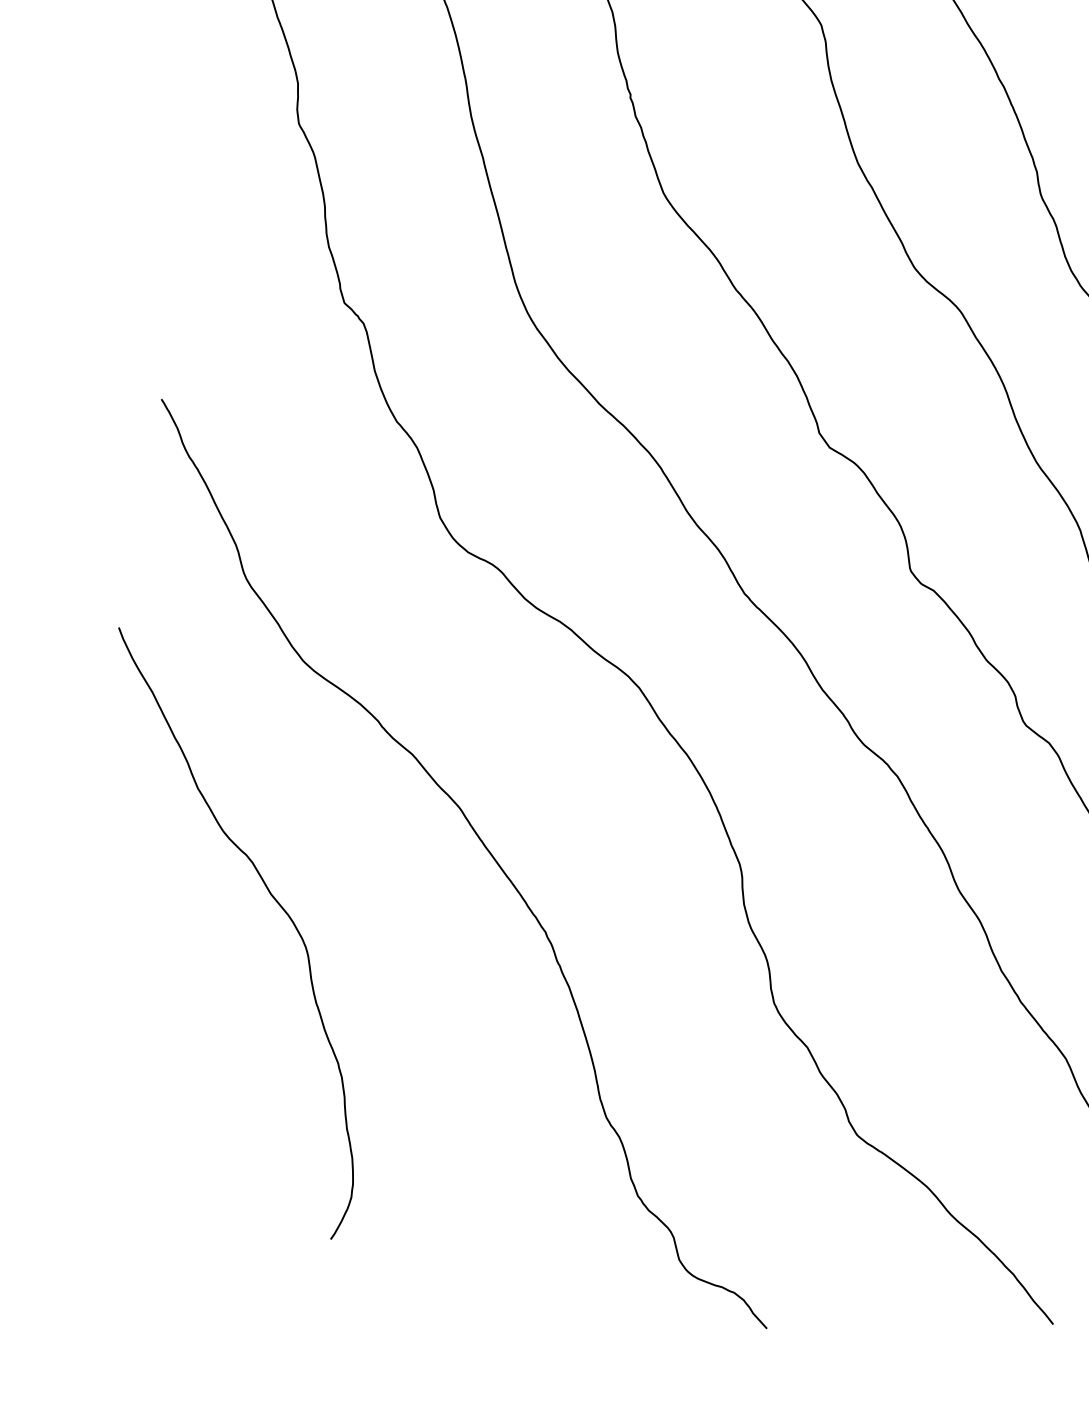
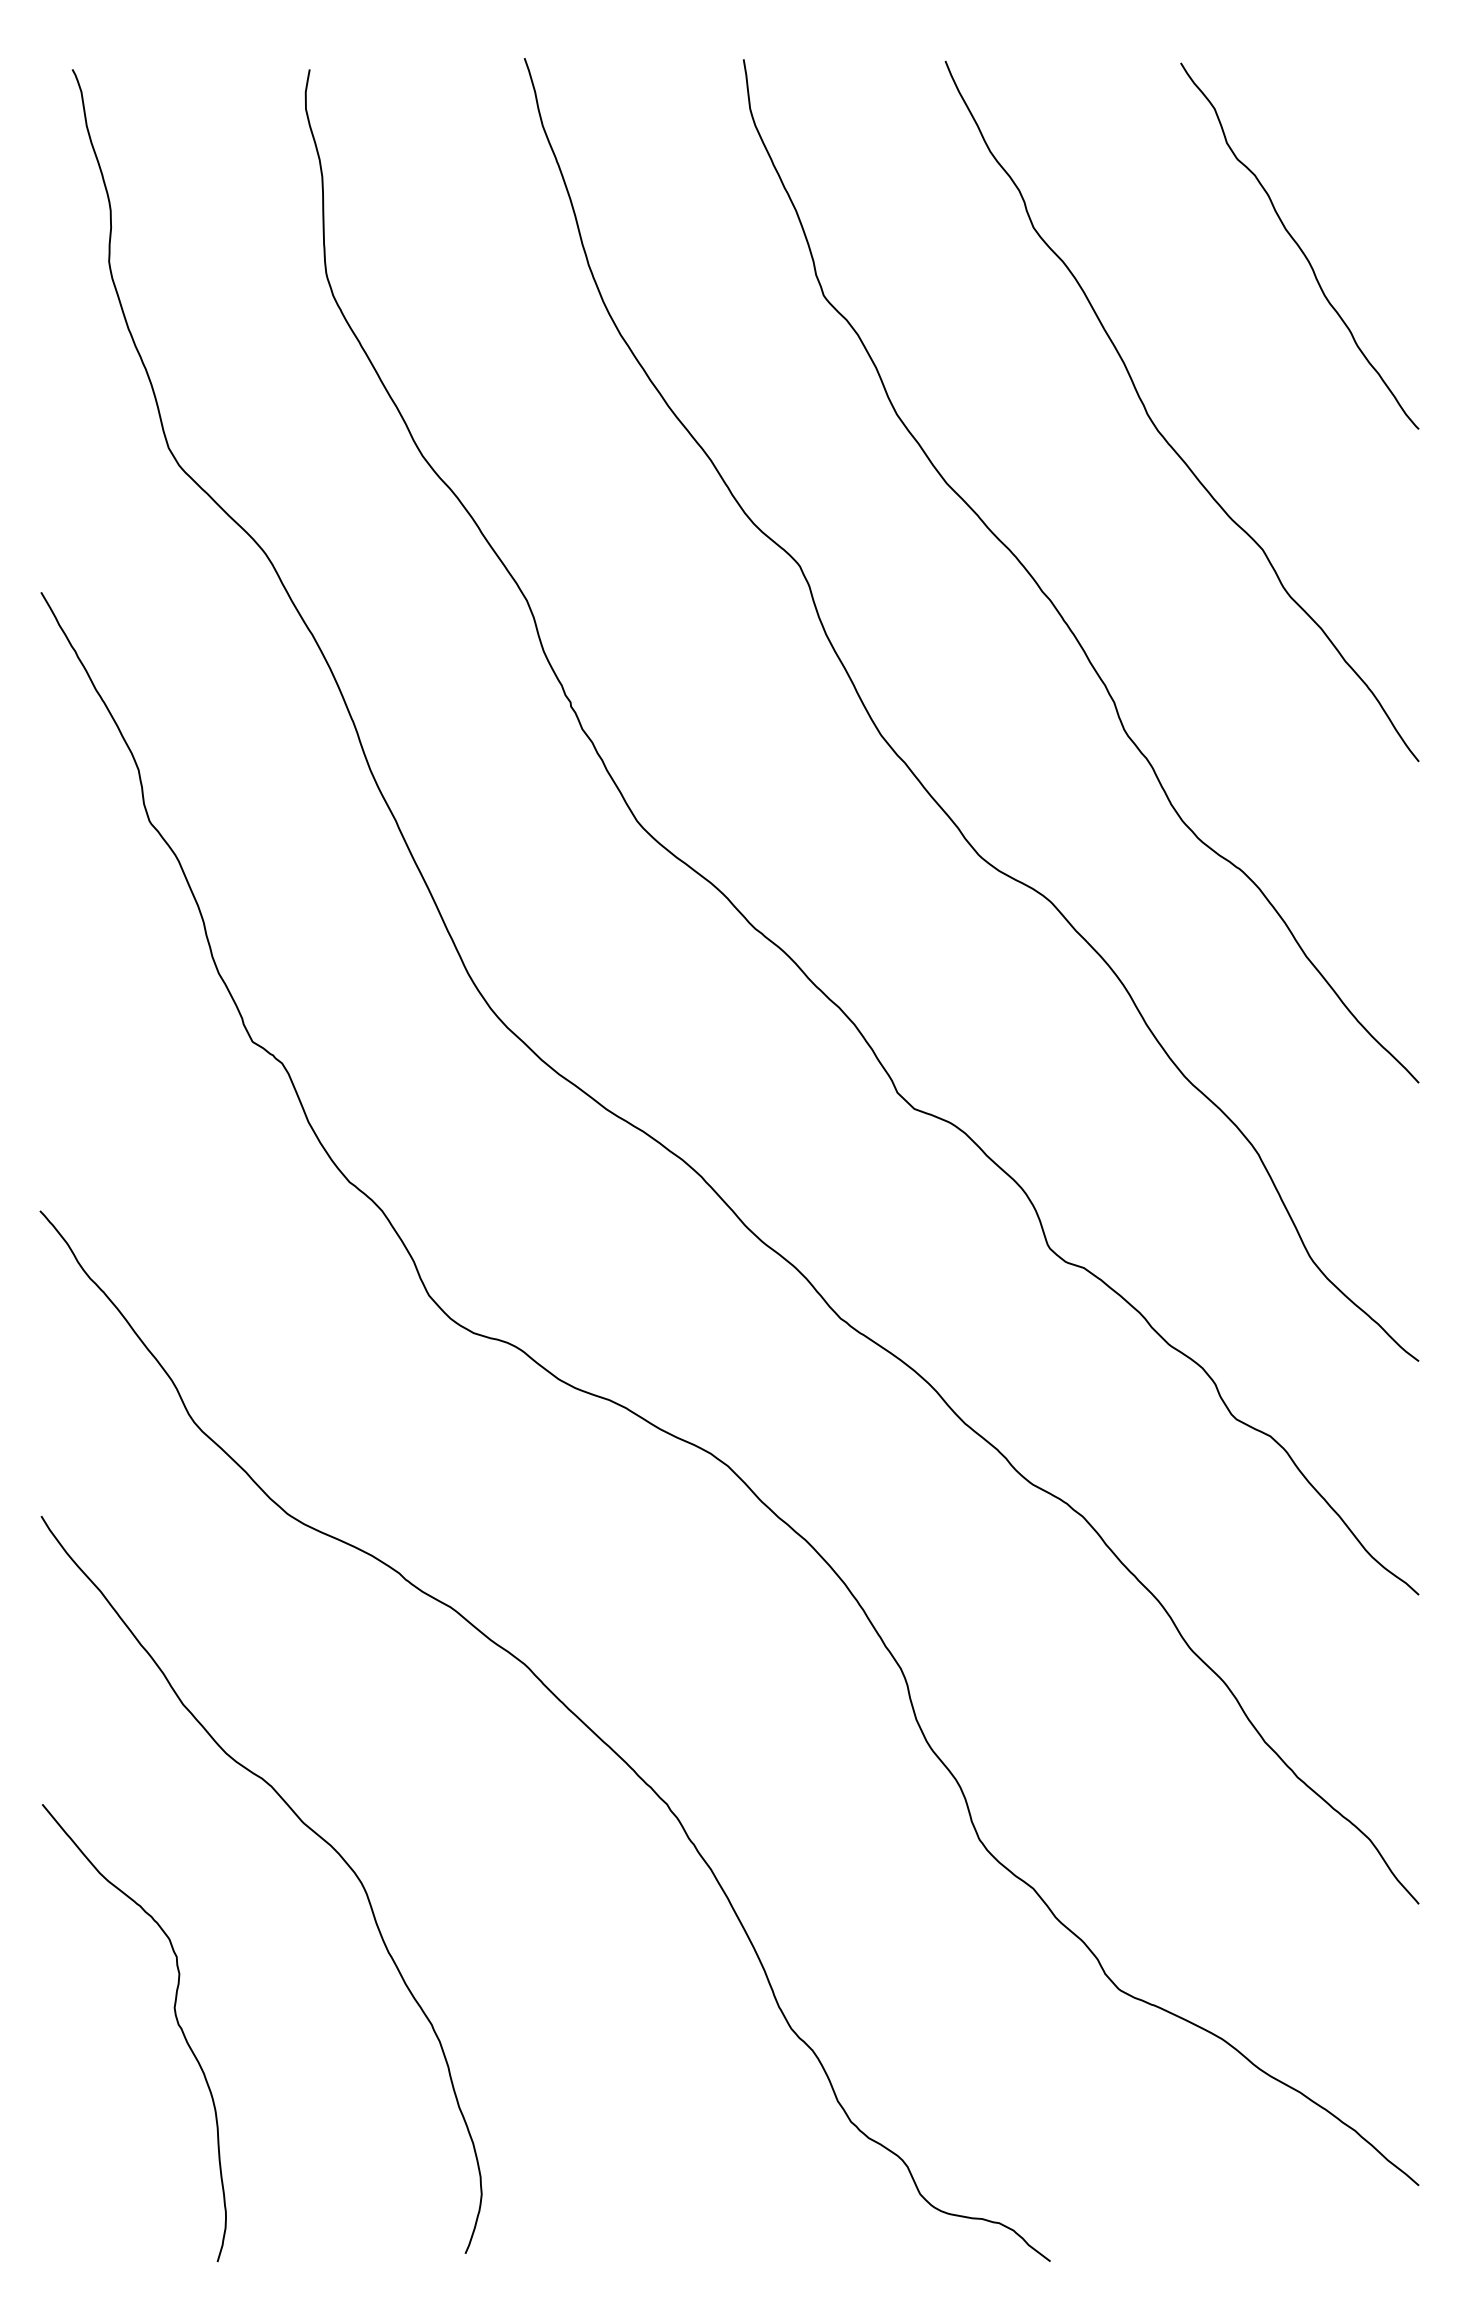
curve: (147, 1022) -> (175, 2018), added

